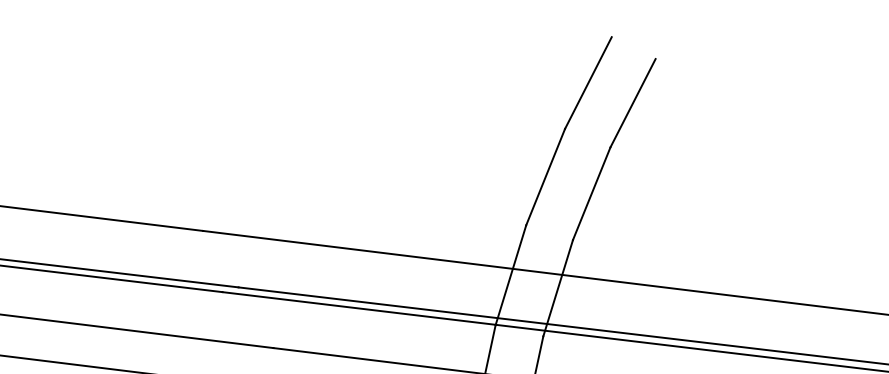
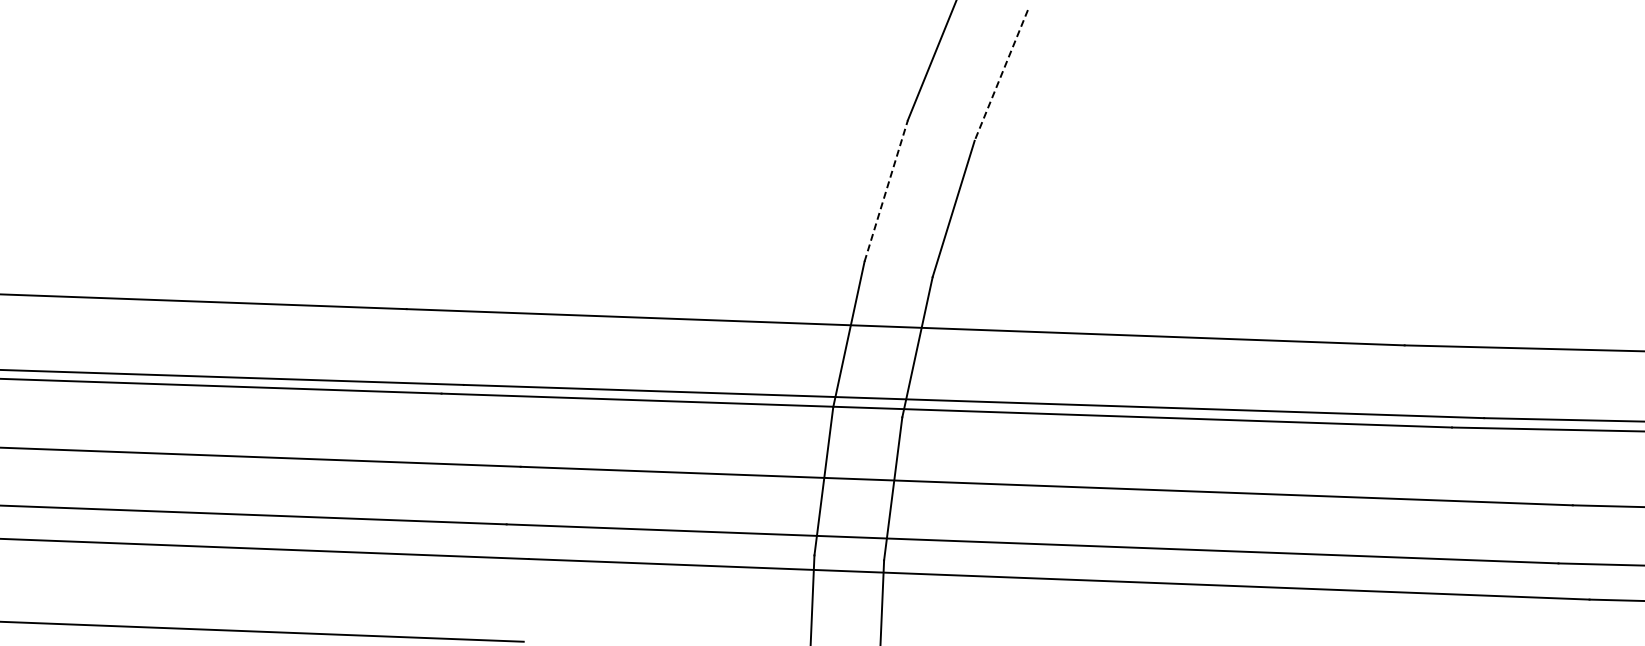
line: (633, 103) -> (1001, 75), solid -> dashed
line: (545, 177) -> (886, 191), solid -> dashed

